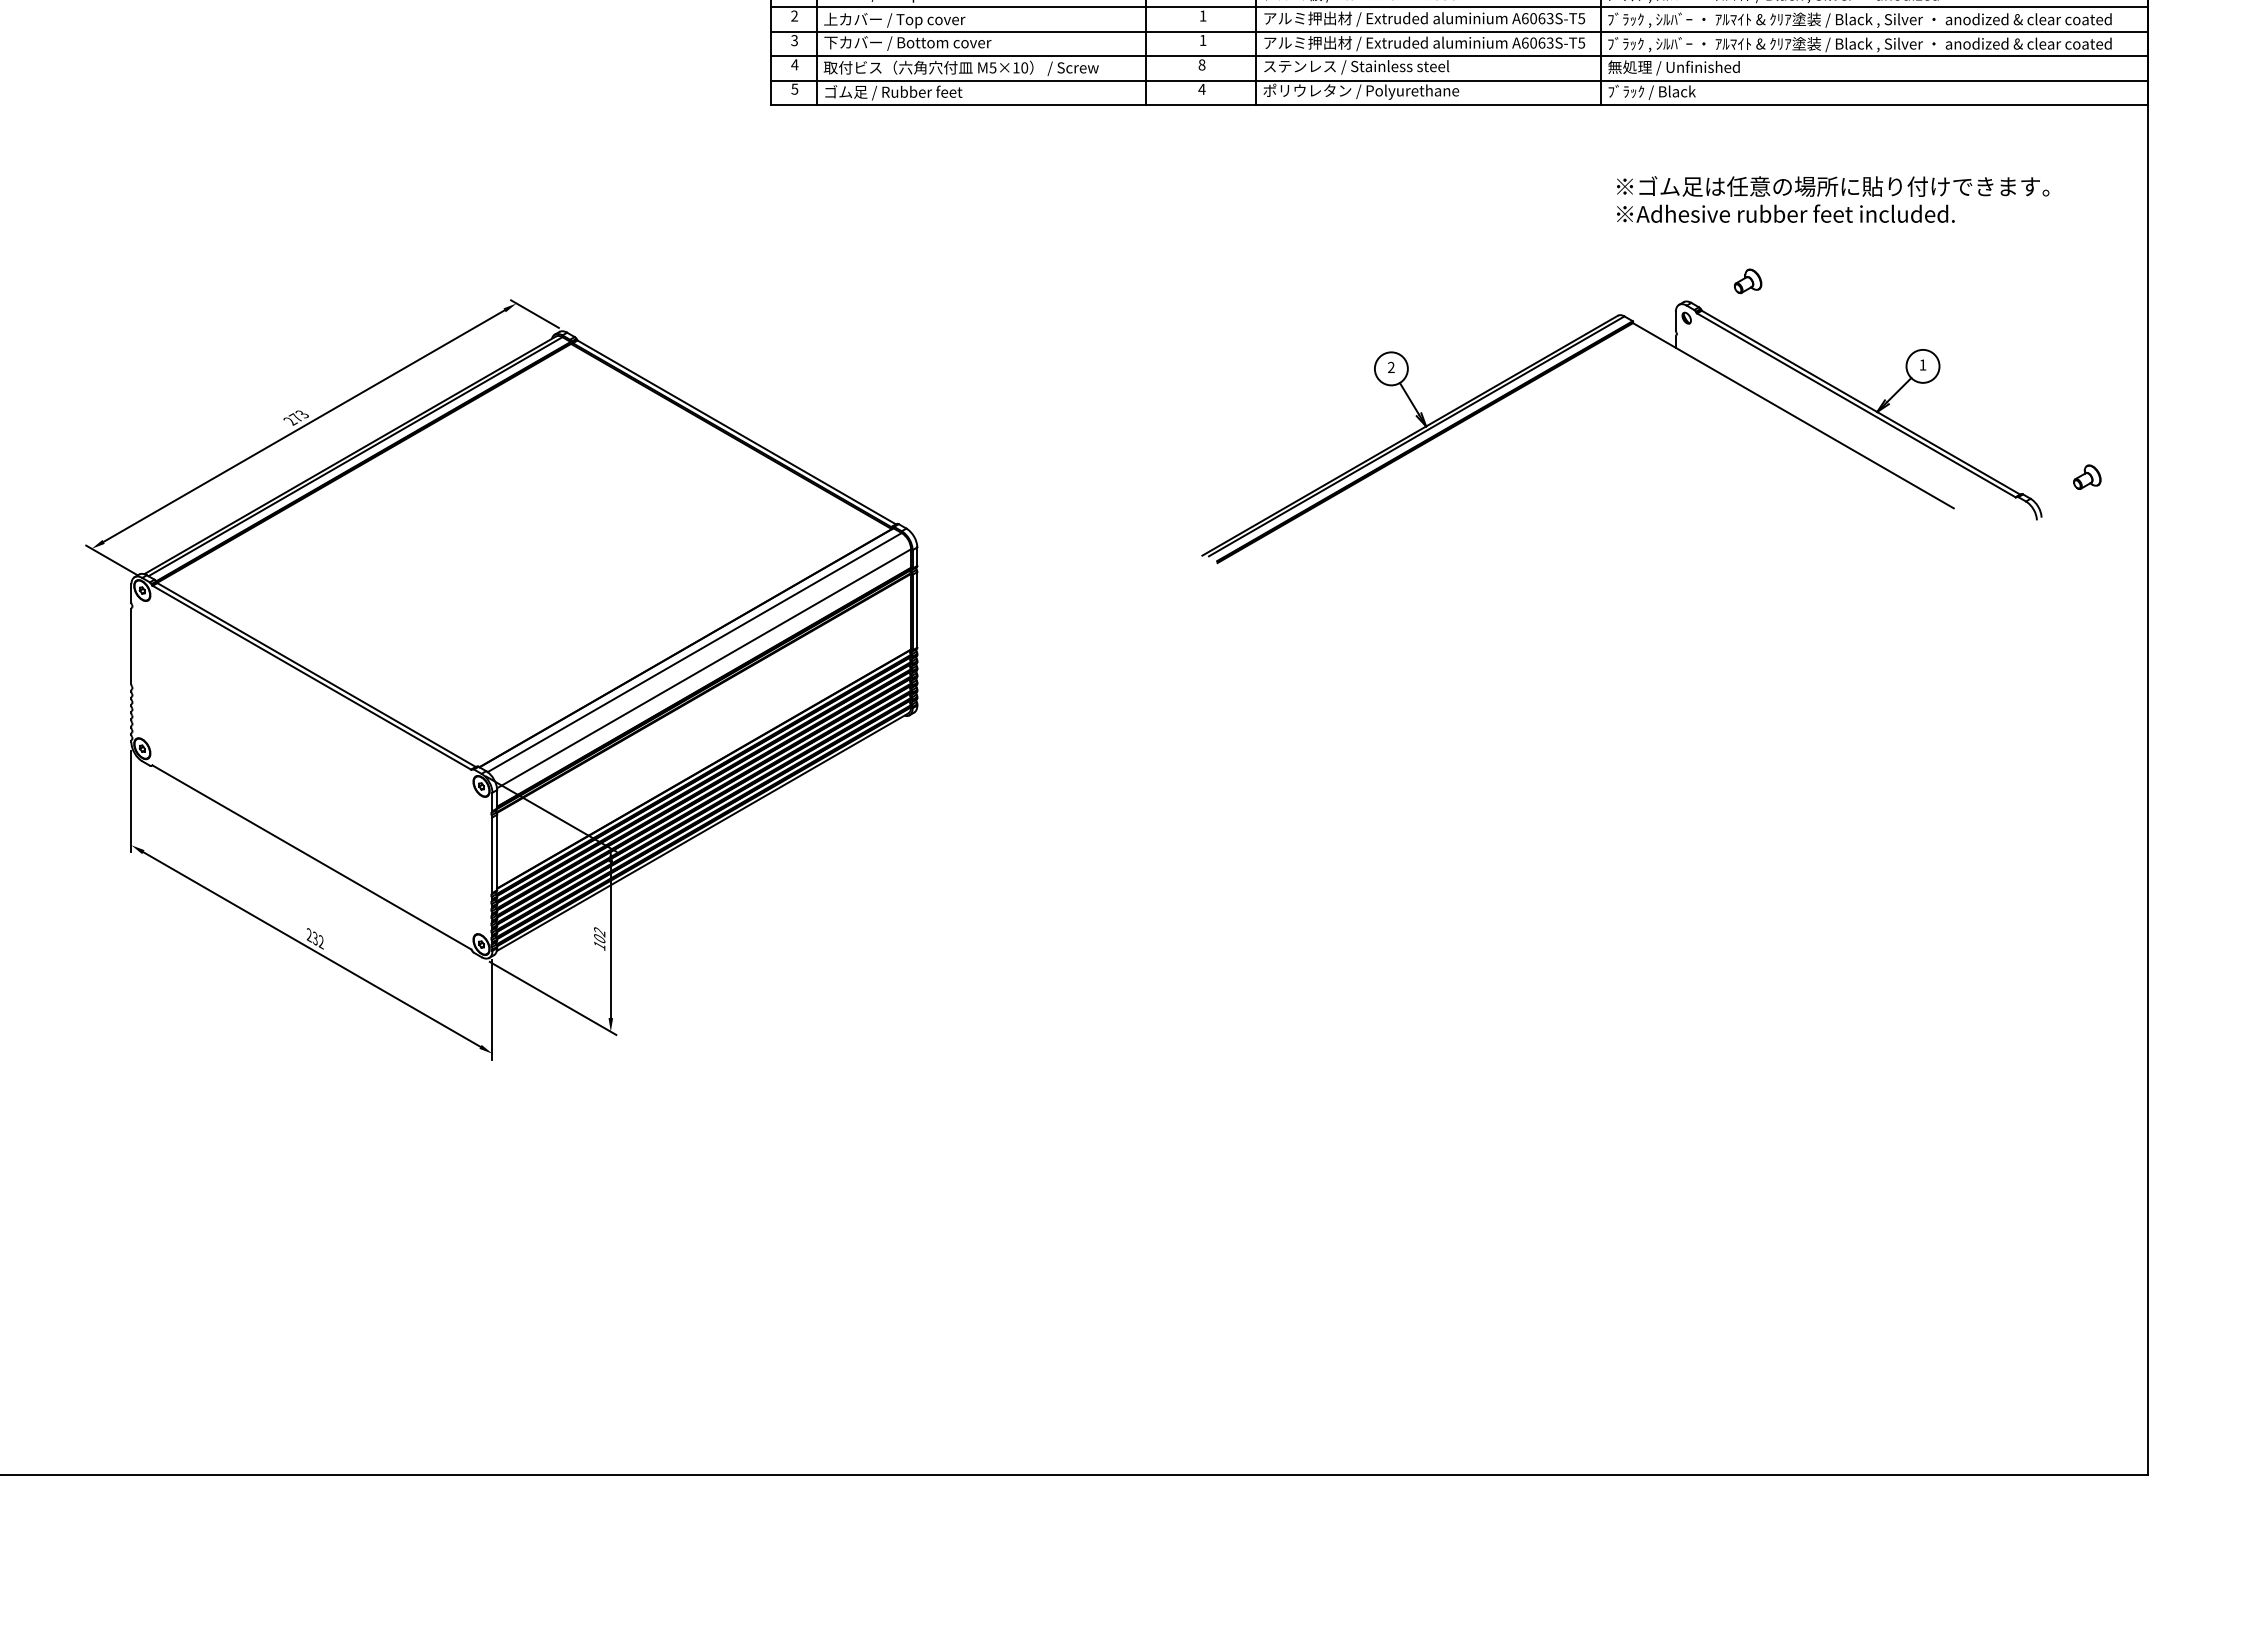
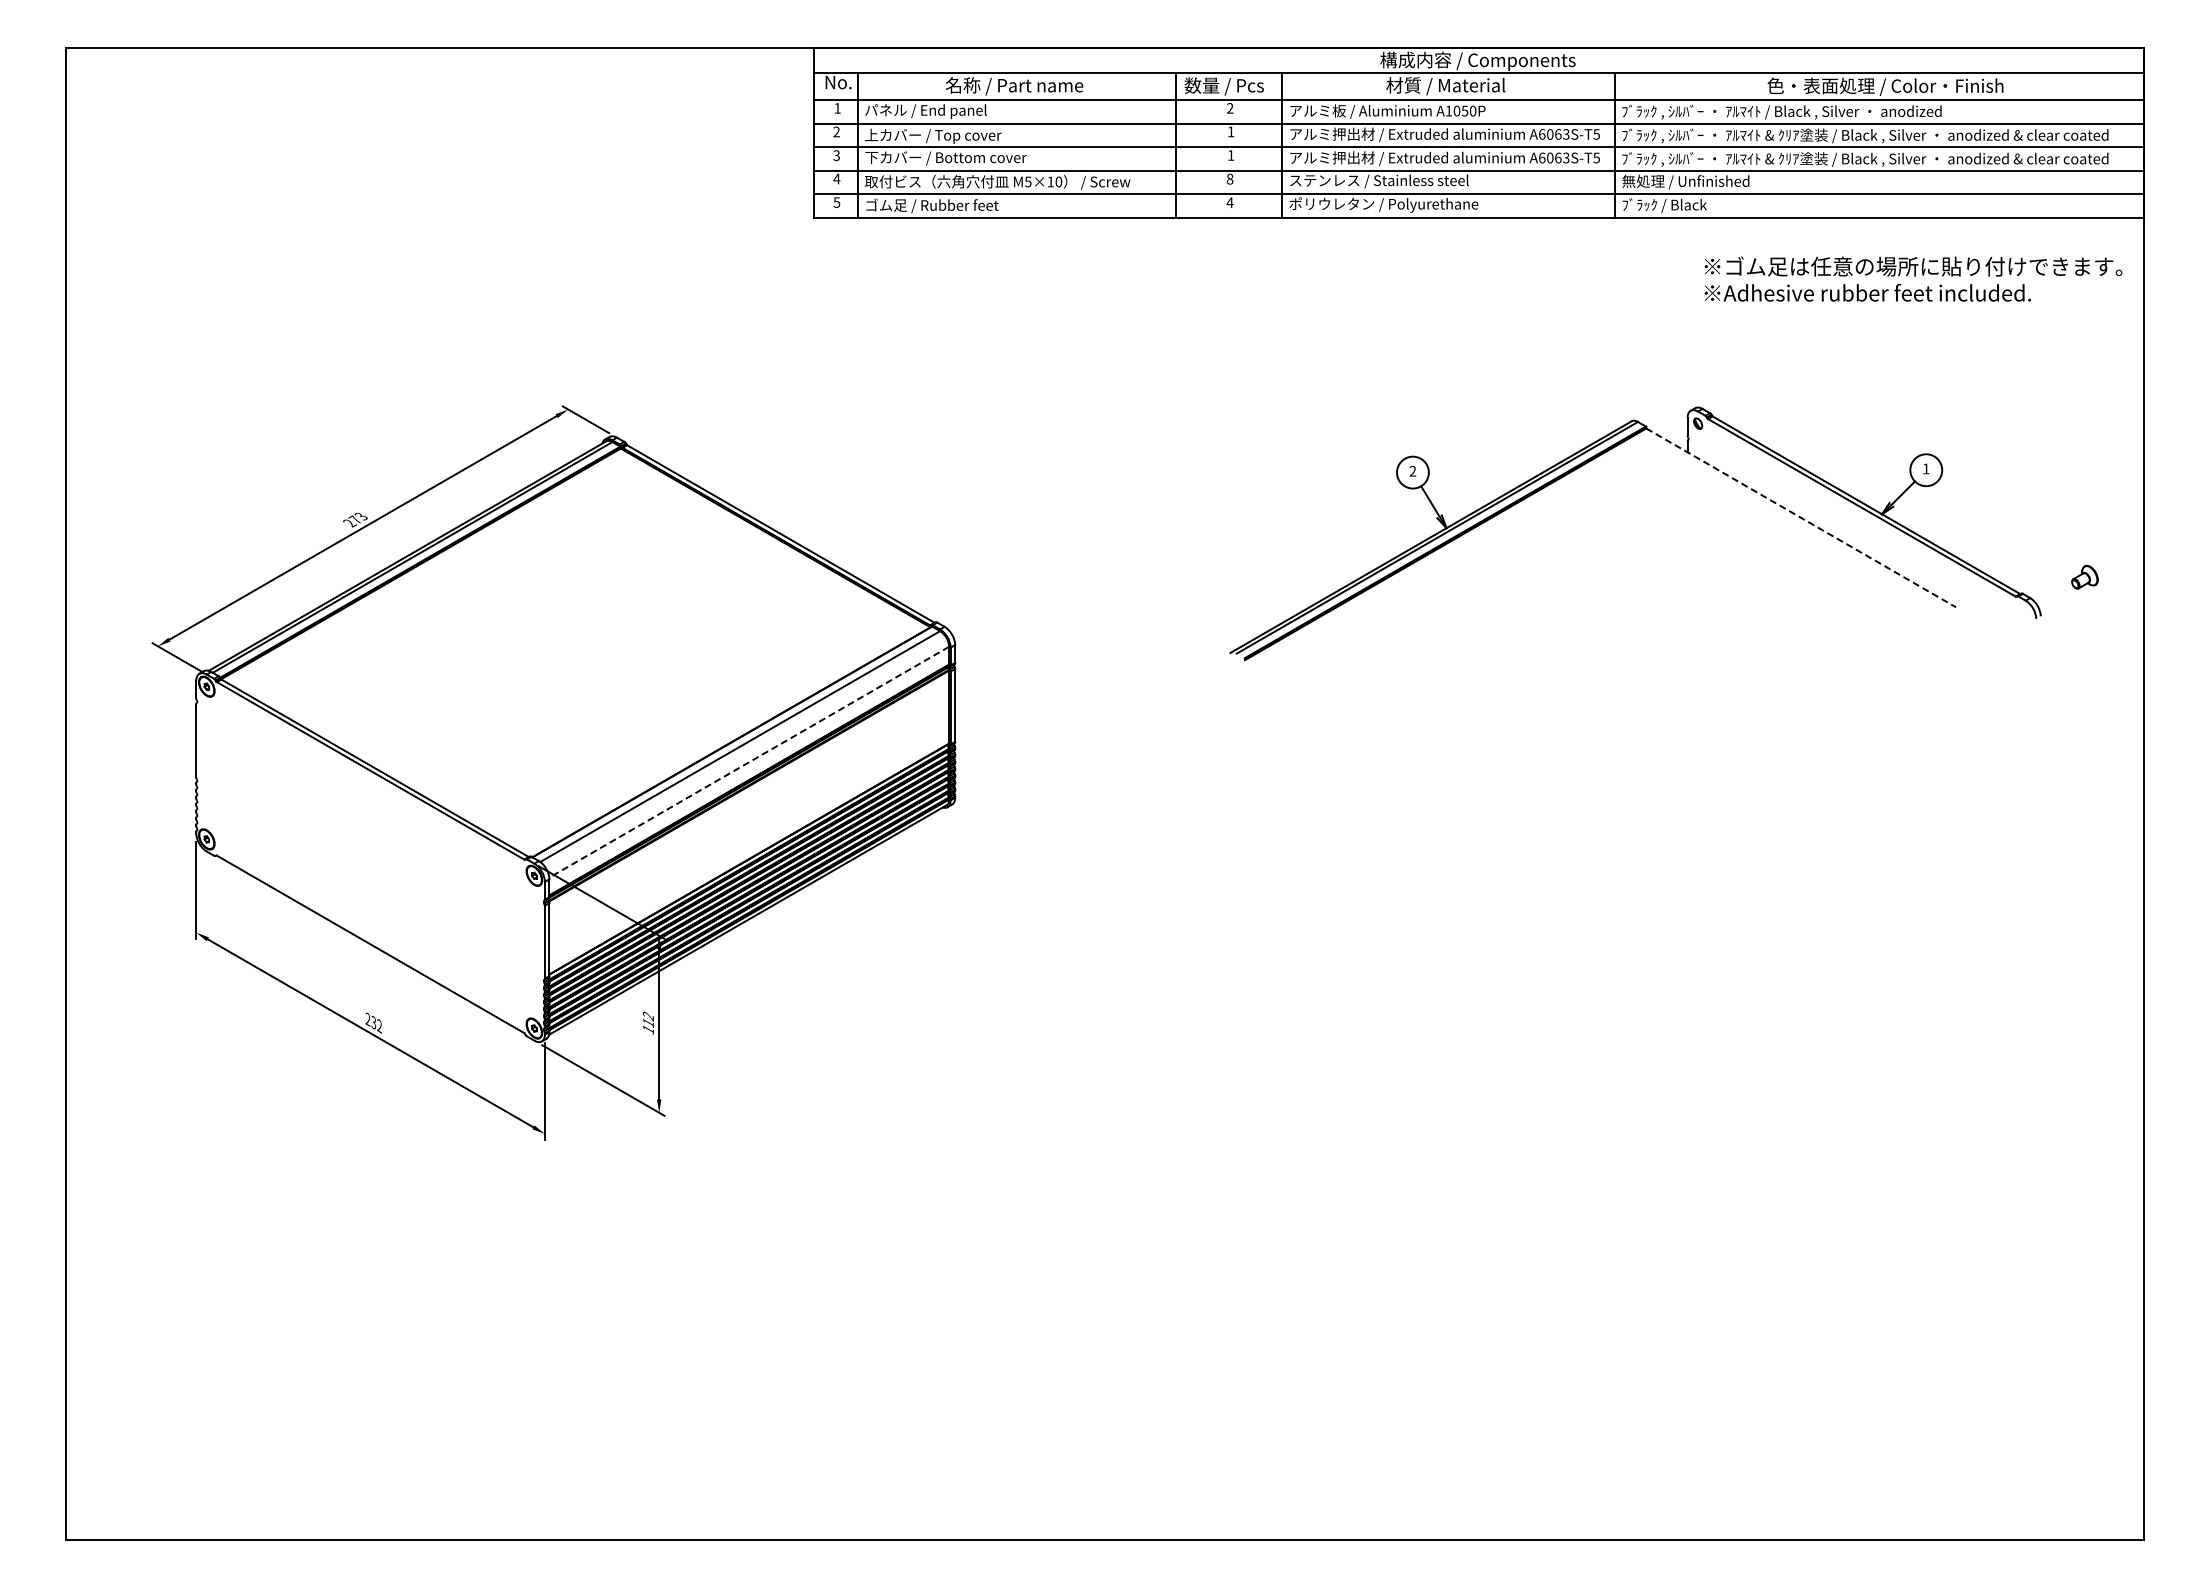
text: (1833, 198) -> (1913, 278), moved
part: (1748, 280) -> (1757, 387), removed
line: (1793, 415) -> (1801, 517), solid -> dashed
line: (704, 669) -> (749, 762), solid -> dashed
text: (598, 938) -> (647, 1022), 102 -> 112

